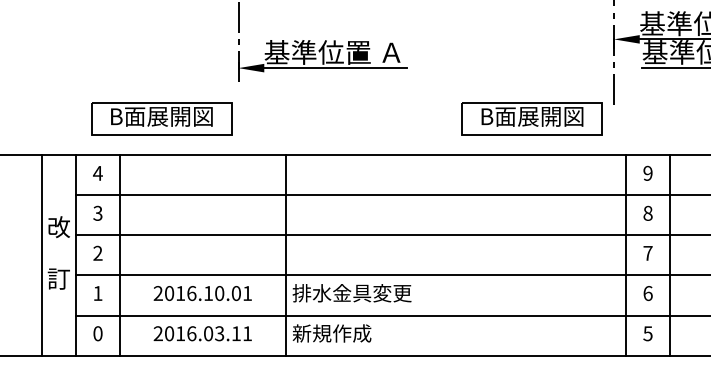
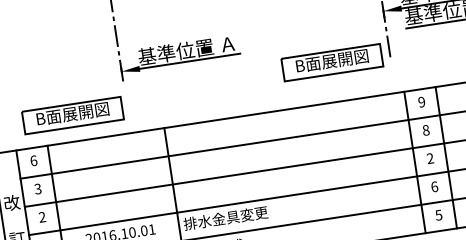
part: (531, 118) -> (331, 62), moved
text: (97, 172) -> (33, 160), 4 -> 6
text: (647, 252) -> (429, 158), 7 -> 2

